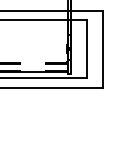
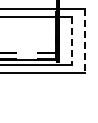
line: (87, 48) -> (72, 40), solid -> dashed
line: (102, 48) -> (85, 40), solid -> dashed

